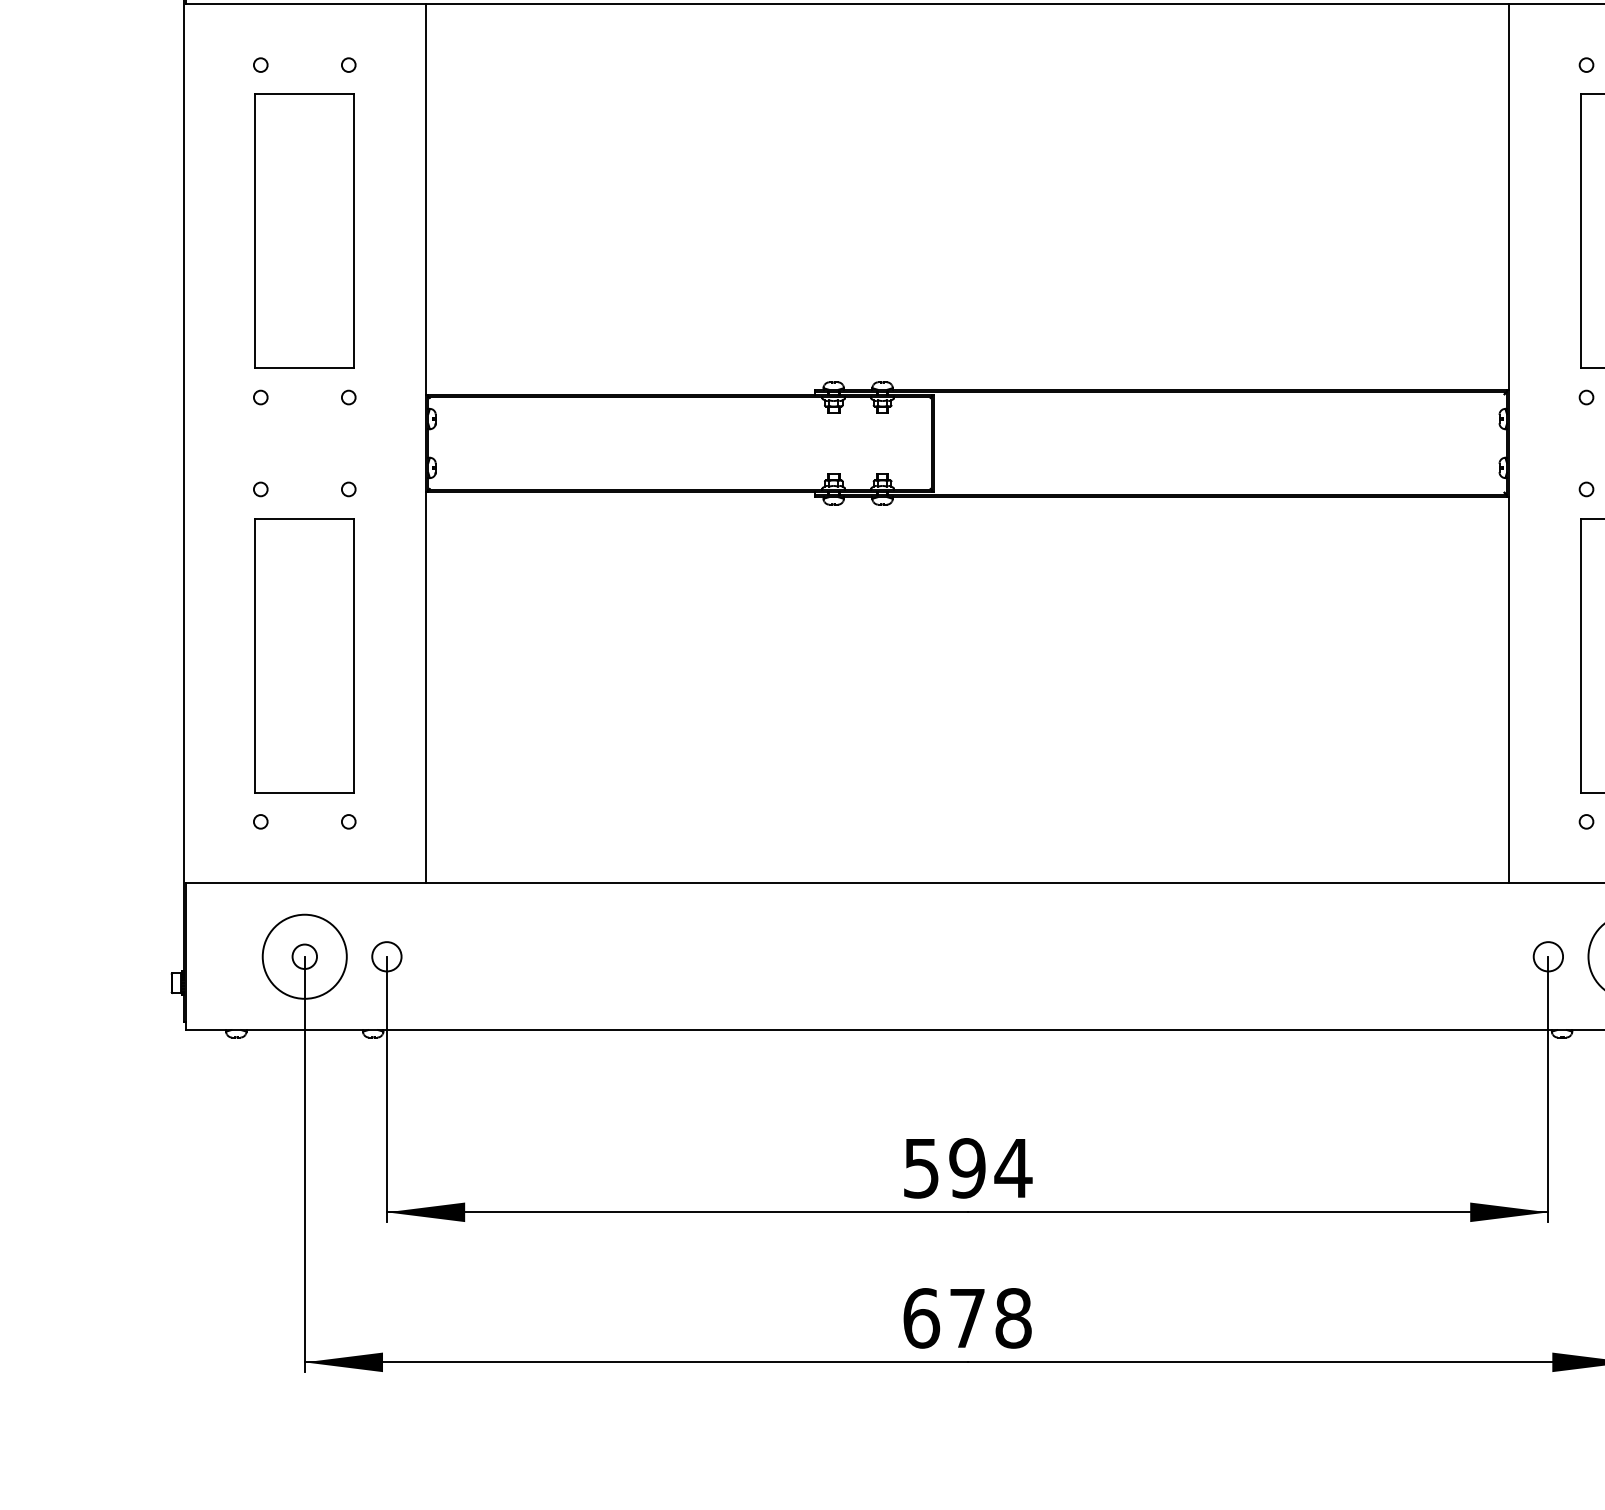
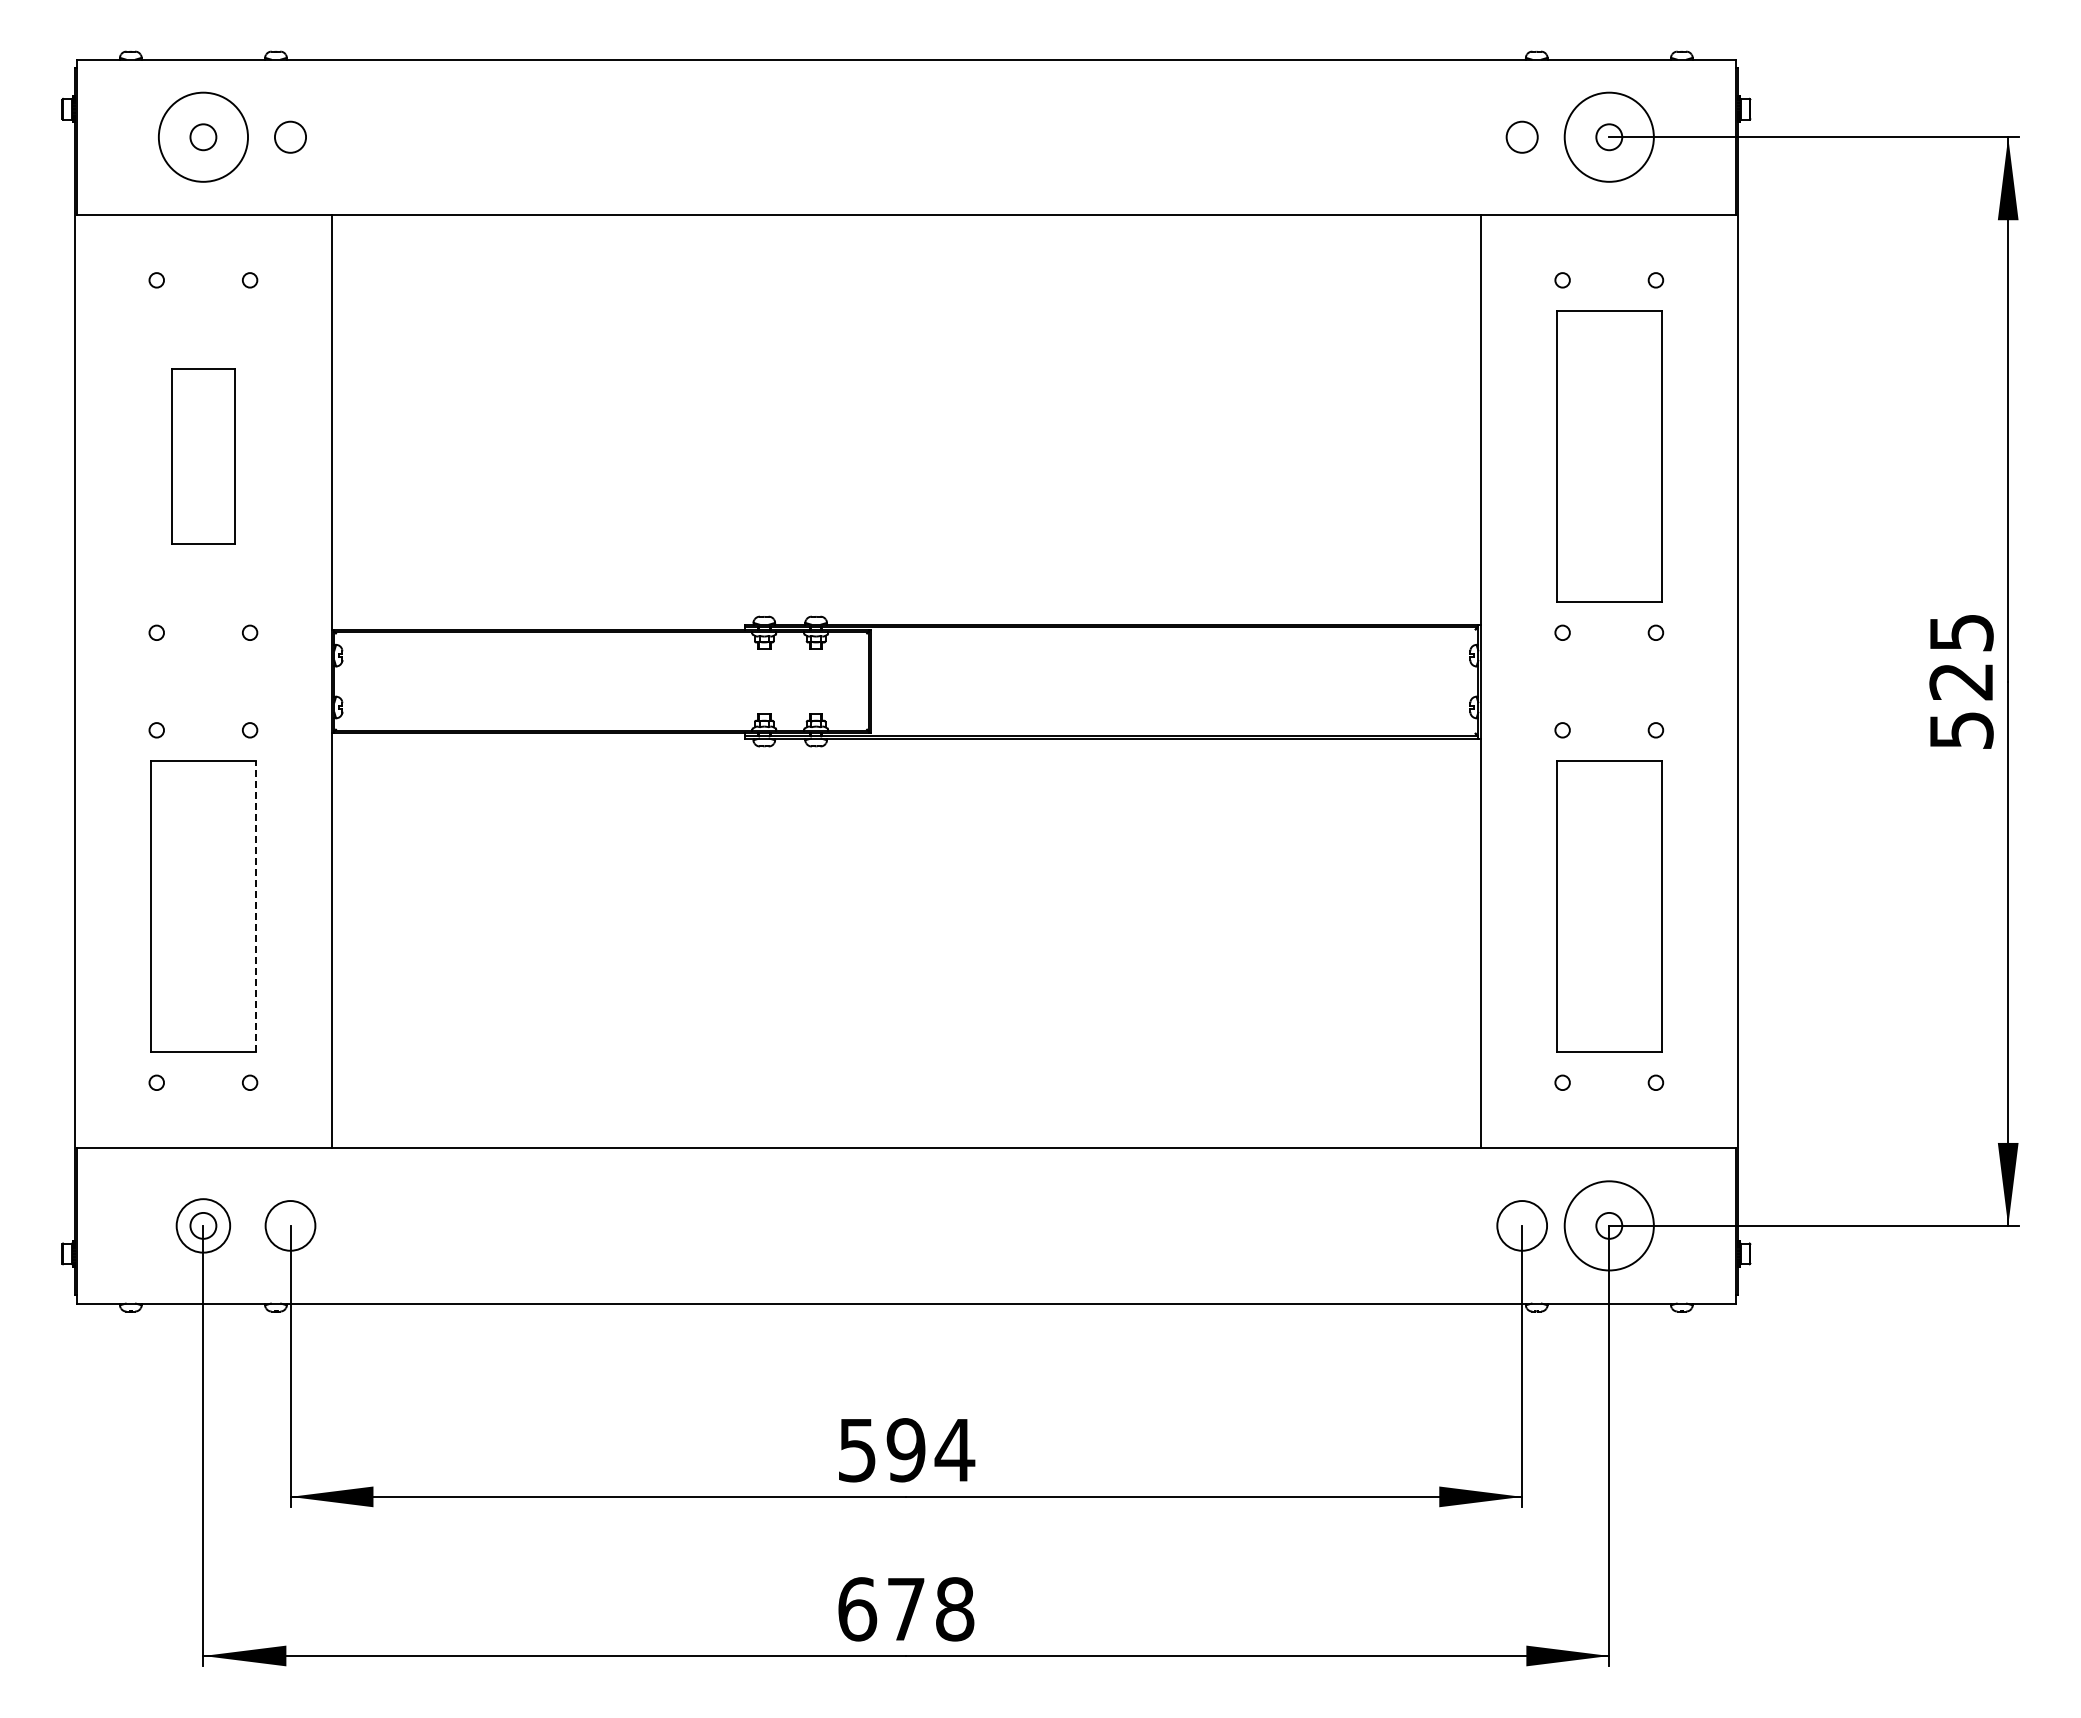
part: (304, 231) -> (203, 456), size x0.6
line: (354, 655) -> (256, 906), solid -> dashed
circle: (304, 956) -> (203, 1225), size x0.6
circle: (386, 956) -> (290, 1225), size x1.6
circle: (1547, 956) -> (1521, 1225), size x1.6

